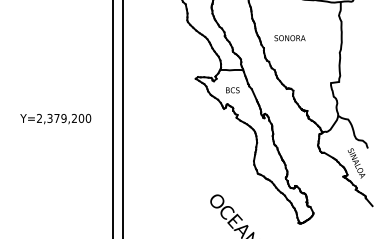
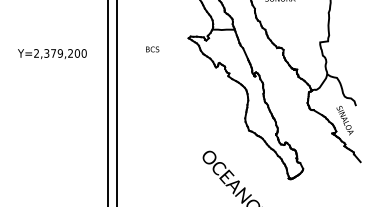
text: (232, 90) -> (152, 49), moved
text: (55, 119) -> (52, 54), moved

